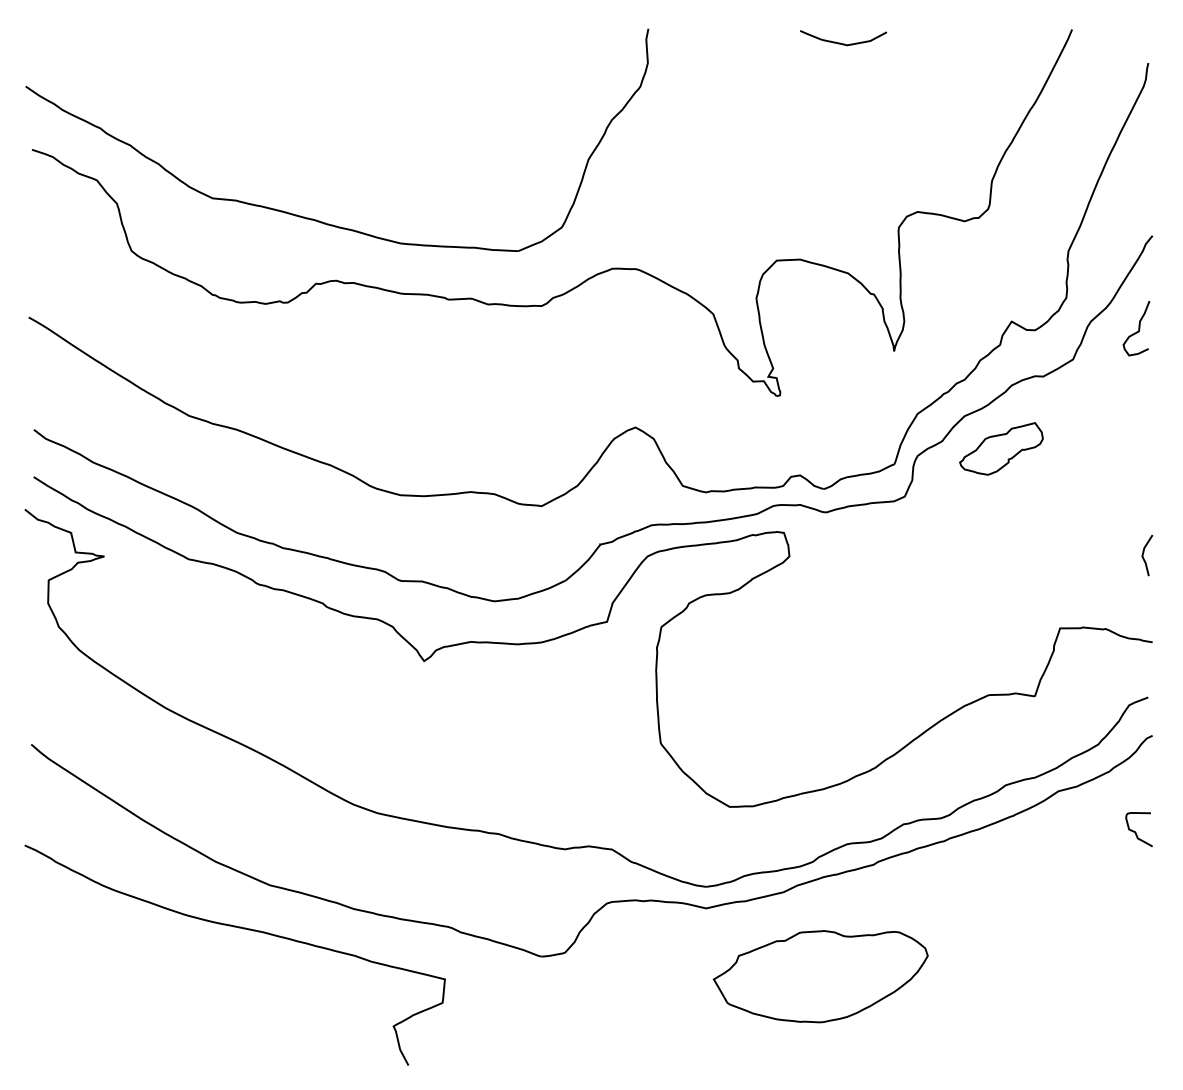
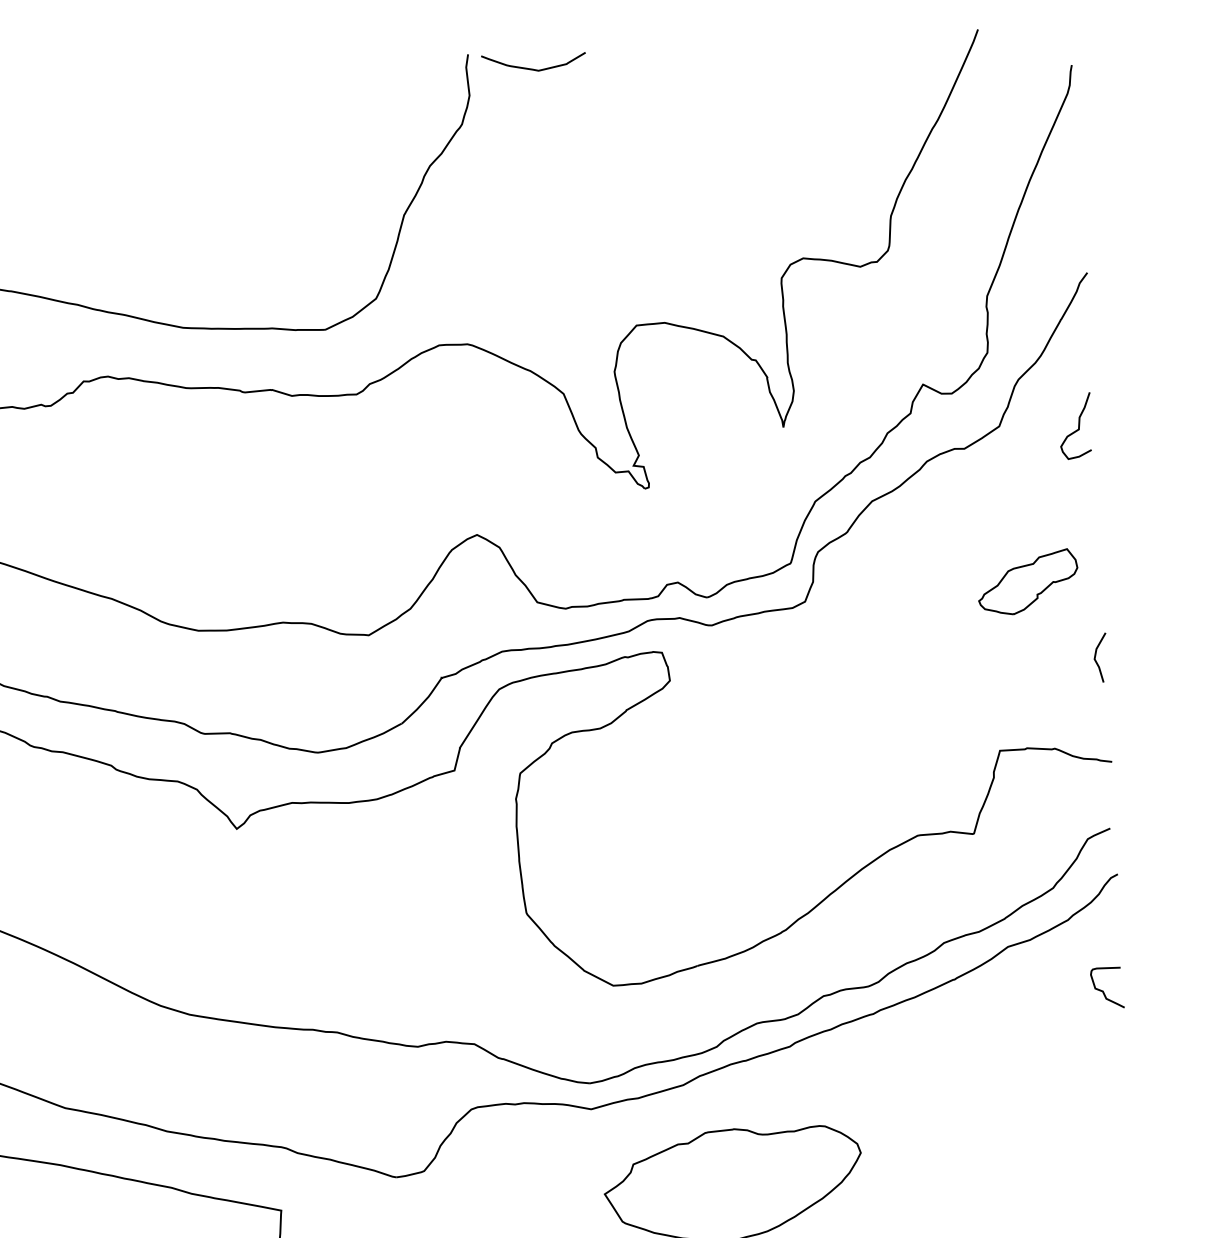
curve: (840, 42) -> (530, 67), moved
curve: (1138, 328) -> (1078, 426), moved
part: (1001, 448) -> (1028, 581), moved

